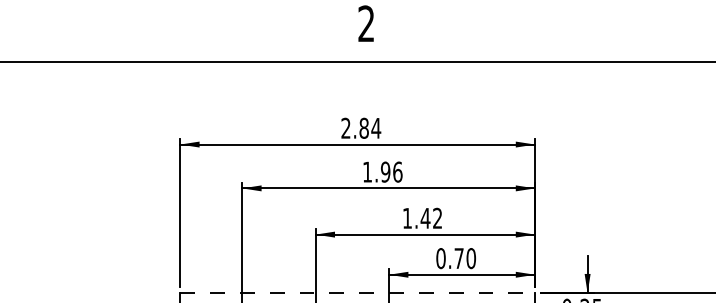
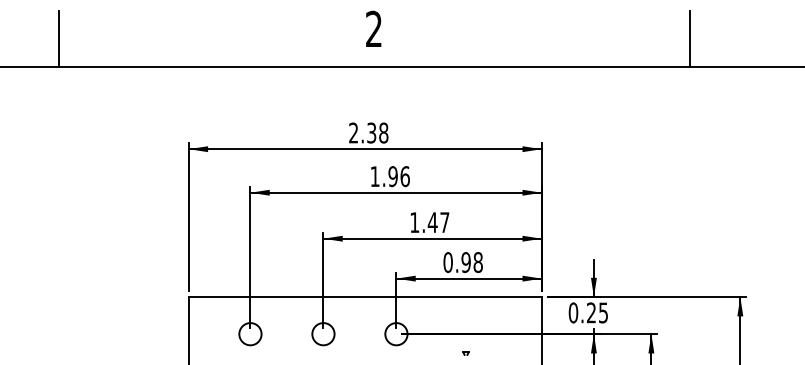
line: (50, 33) -> (59, 38), added
line: (683, 33) -> (689, 38), added
text: (369, 127) -> (377, 132), 2.84 -> 2.38
text: (437, 218) -> (444, 222), 1.42 -> 1.47
text: (464, 258) -> (471, 262), 0.70 -> 0.98
line: (357, 293) -> (365, 297), dashed -> solid

